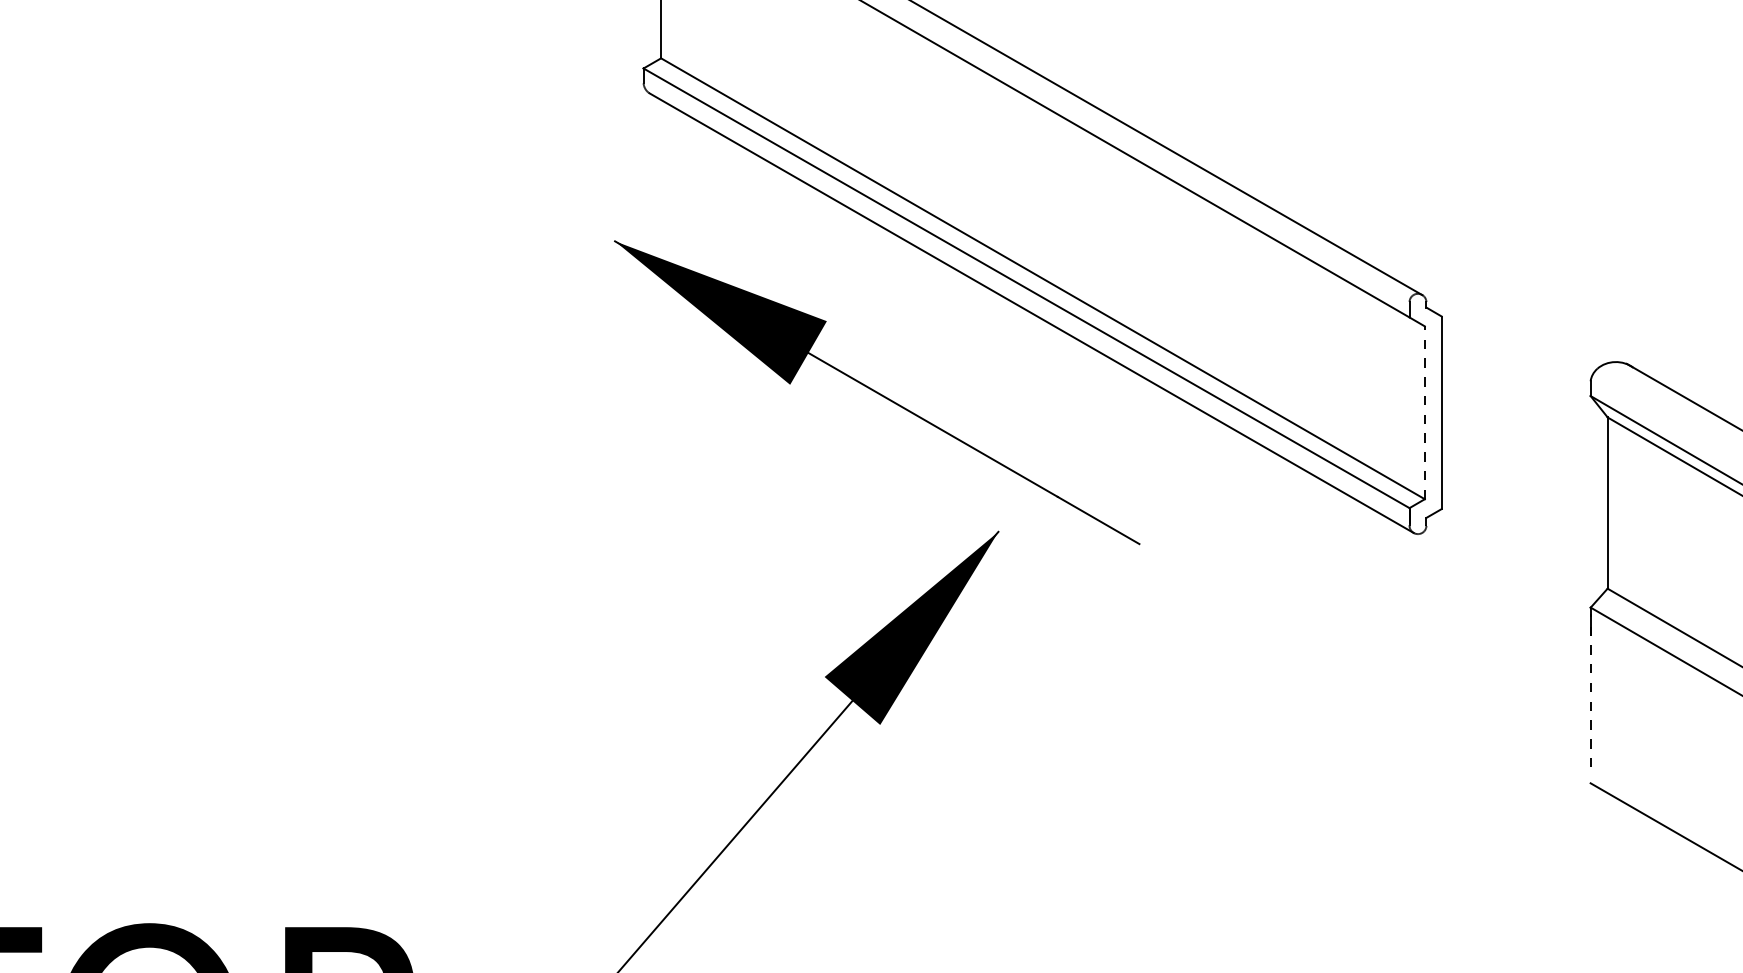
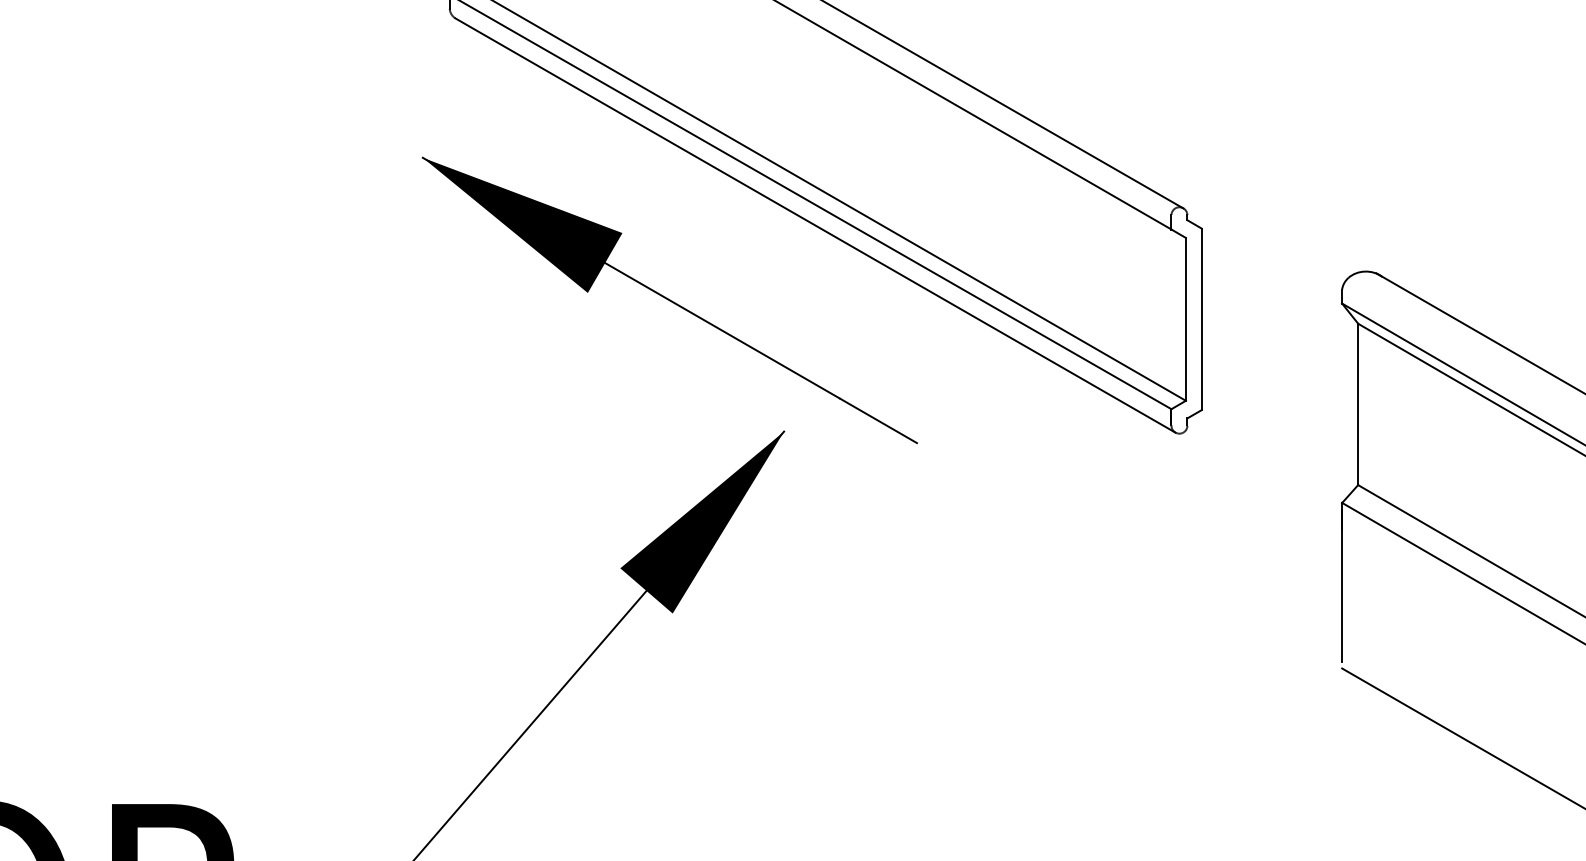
line: (1424, 412) -> (1185, 319), dashed -> solid
line: (1590, 692) -> (1342, 582), dashed -> solid

